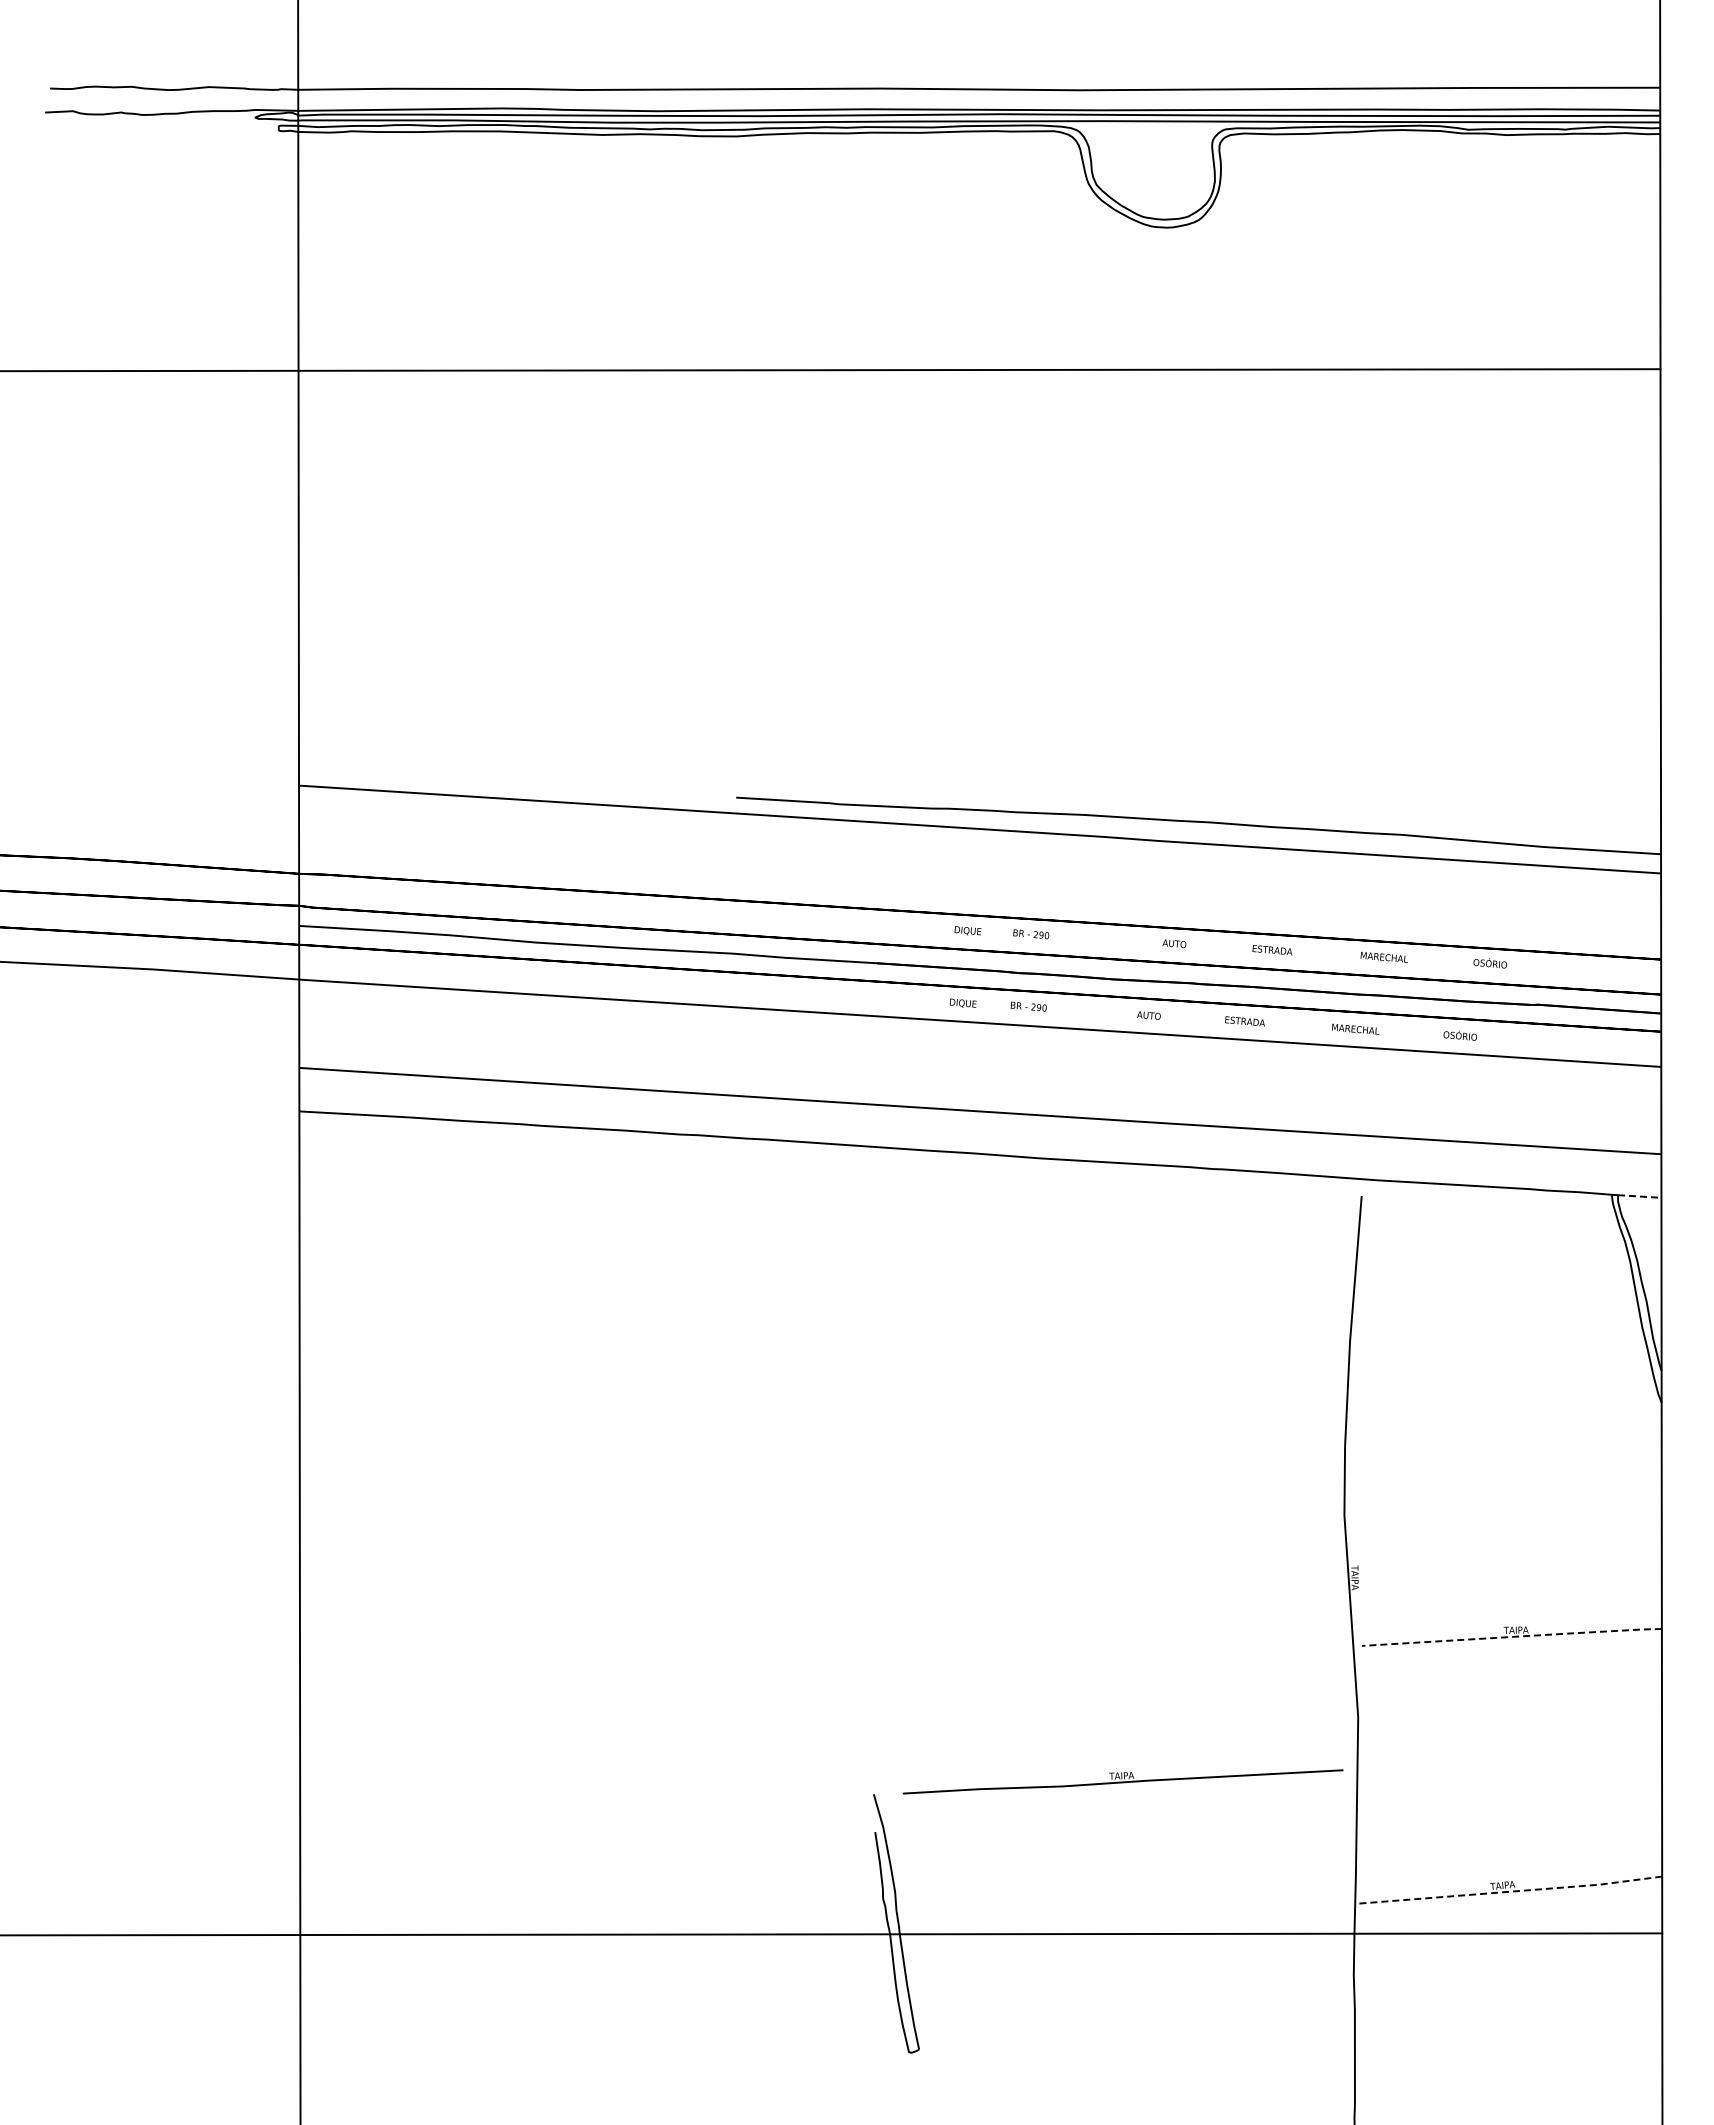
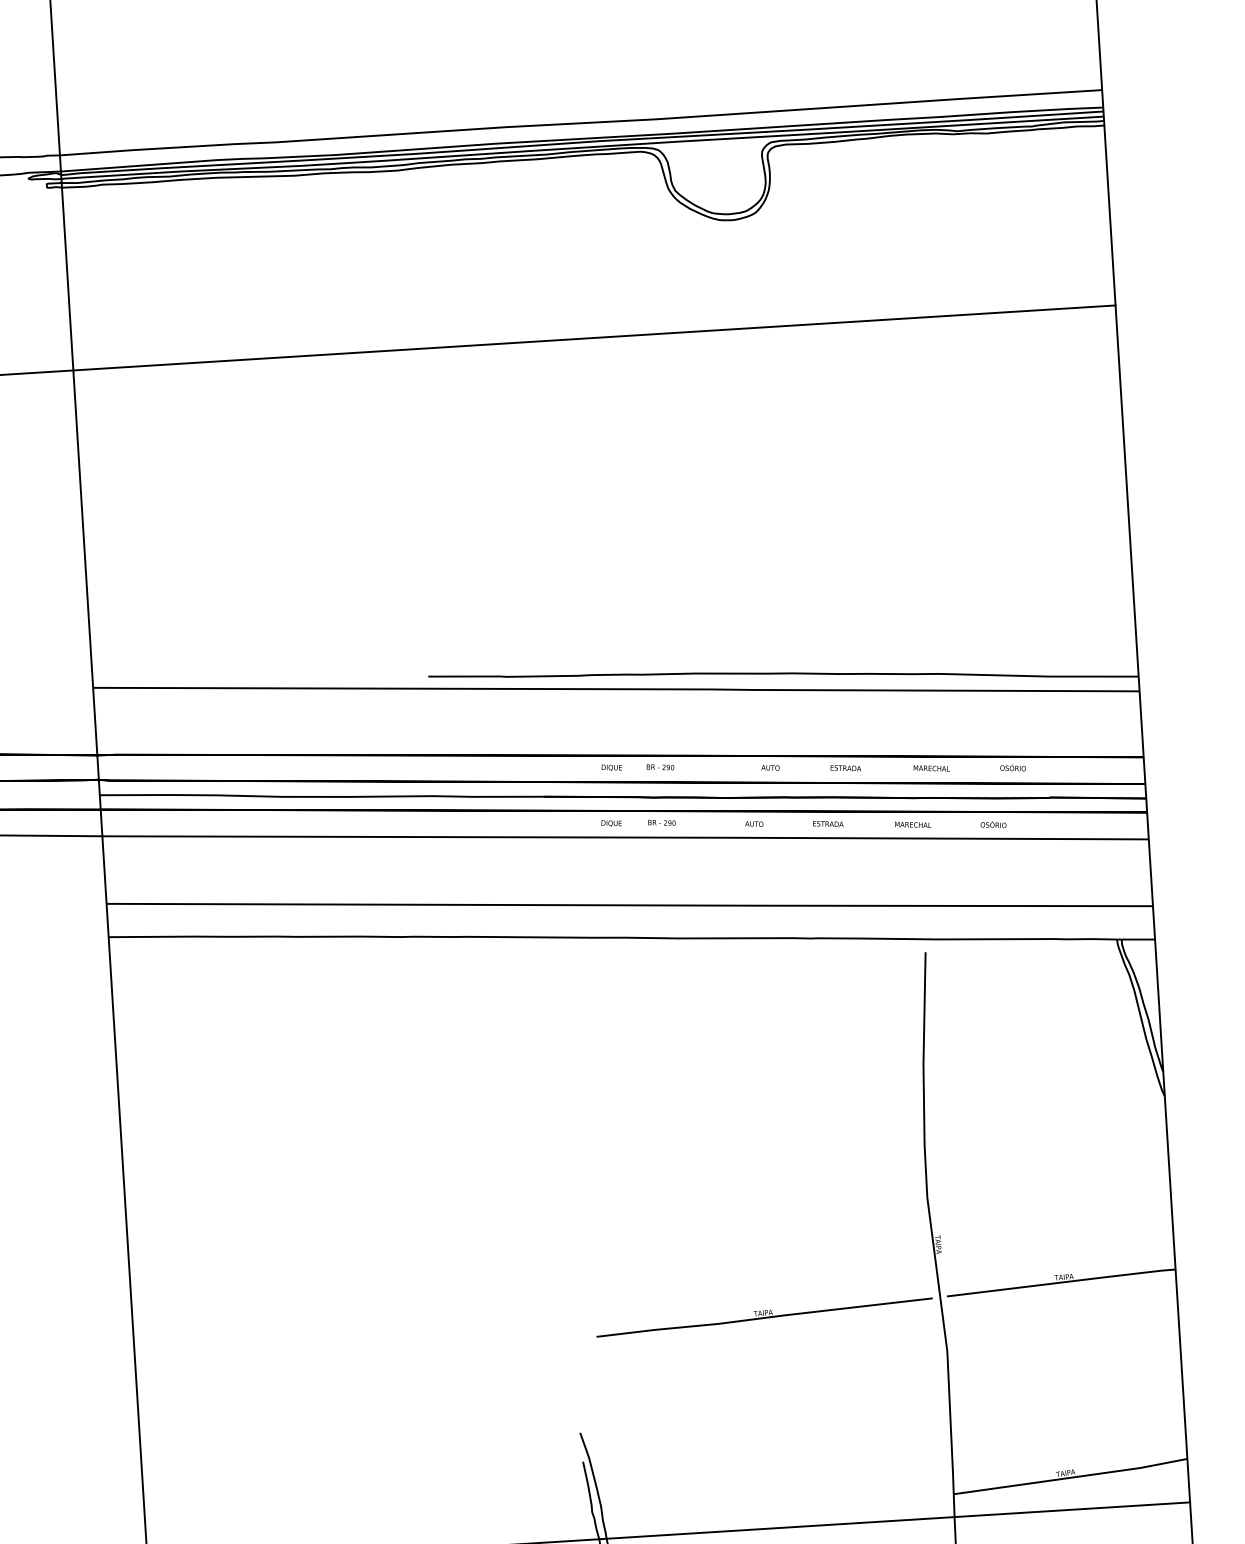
line: (1639, 1196) -> (1138, 939), dashed -> solid
line: (1513, 1636) -> (1062, 1282), dashed -> solid
part: (1122, 1781) -> (764, 1317), moved
line: (1509, 1891) -> (1071, 1477), dashed -> solid

